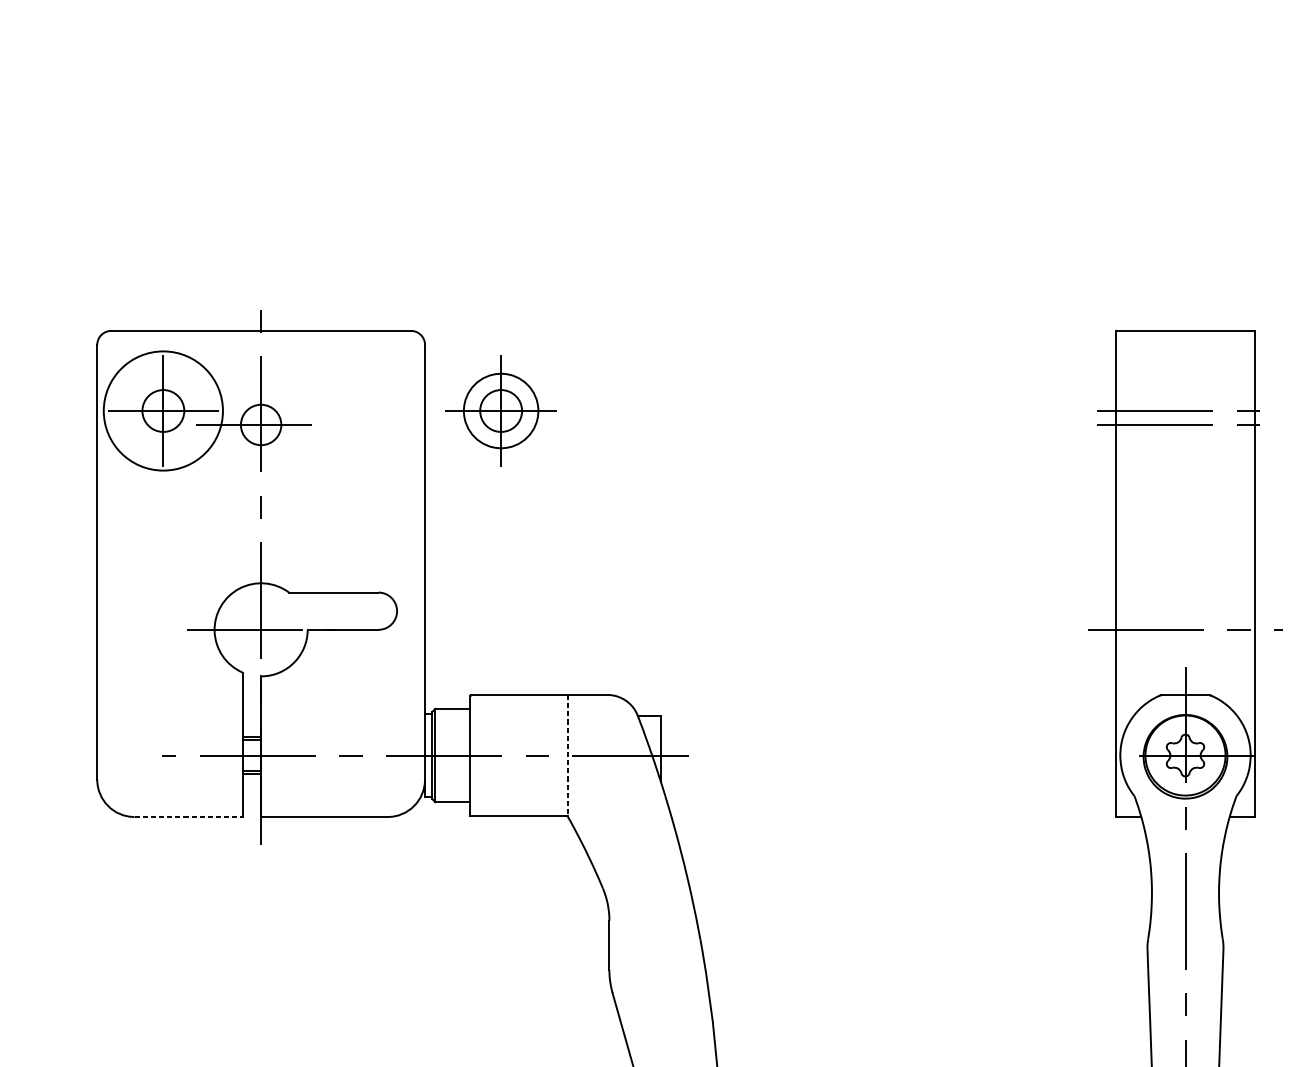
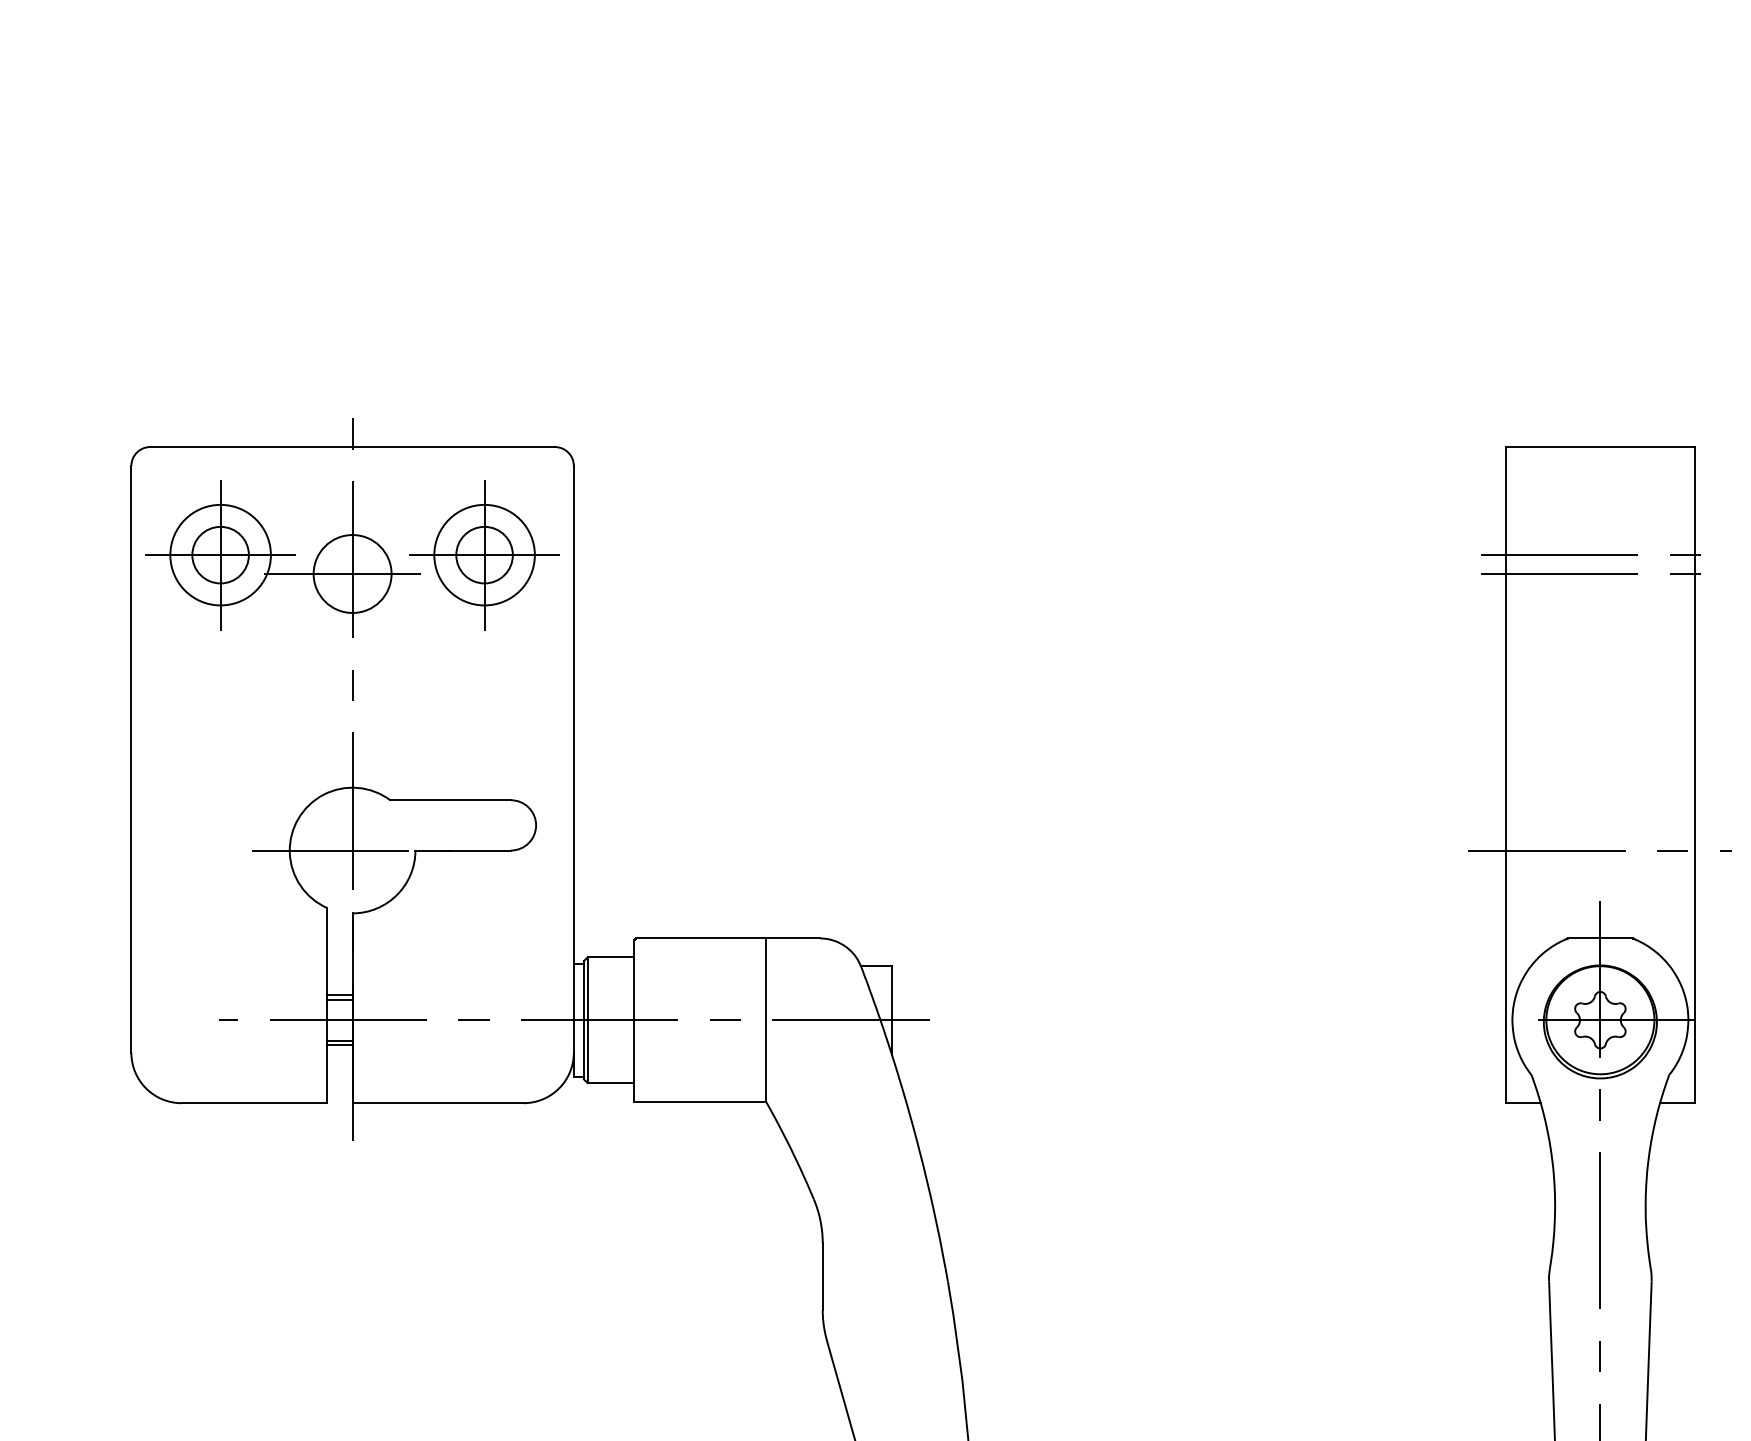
circle: (163, 410) -> (220, 554), size x0.62
part: (501, 411) -> (484, 555), moved
circle: (261, 424) -> (352, 573), size x1.43
line: (567, 755) -> (766, 1020), dashed -> solid
line: (188, 817) -> (254, 1103), dashed -> solid

